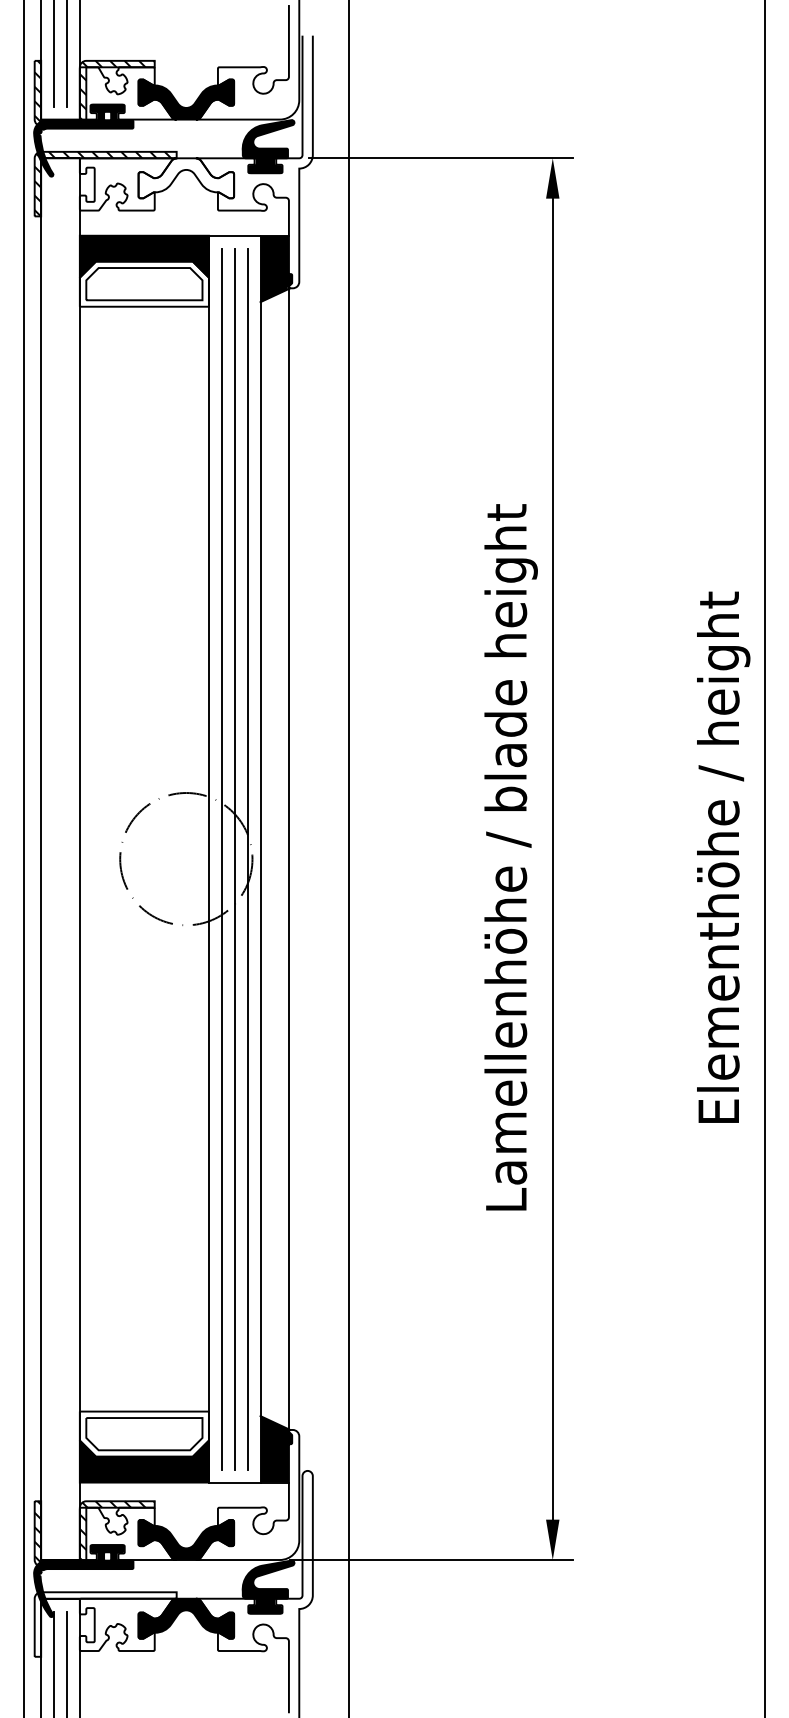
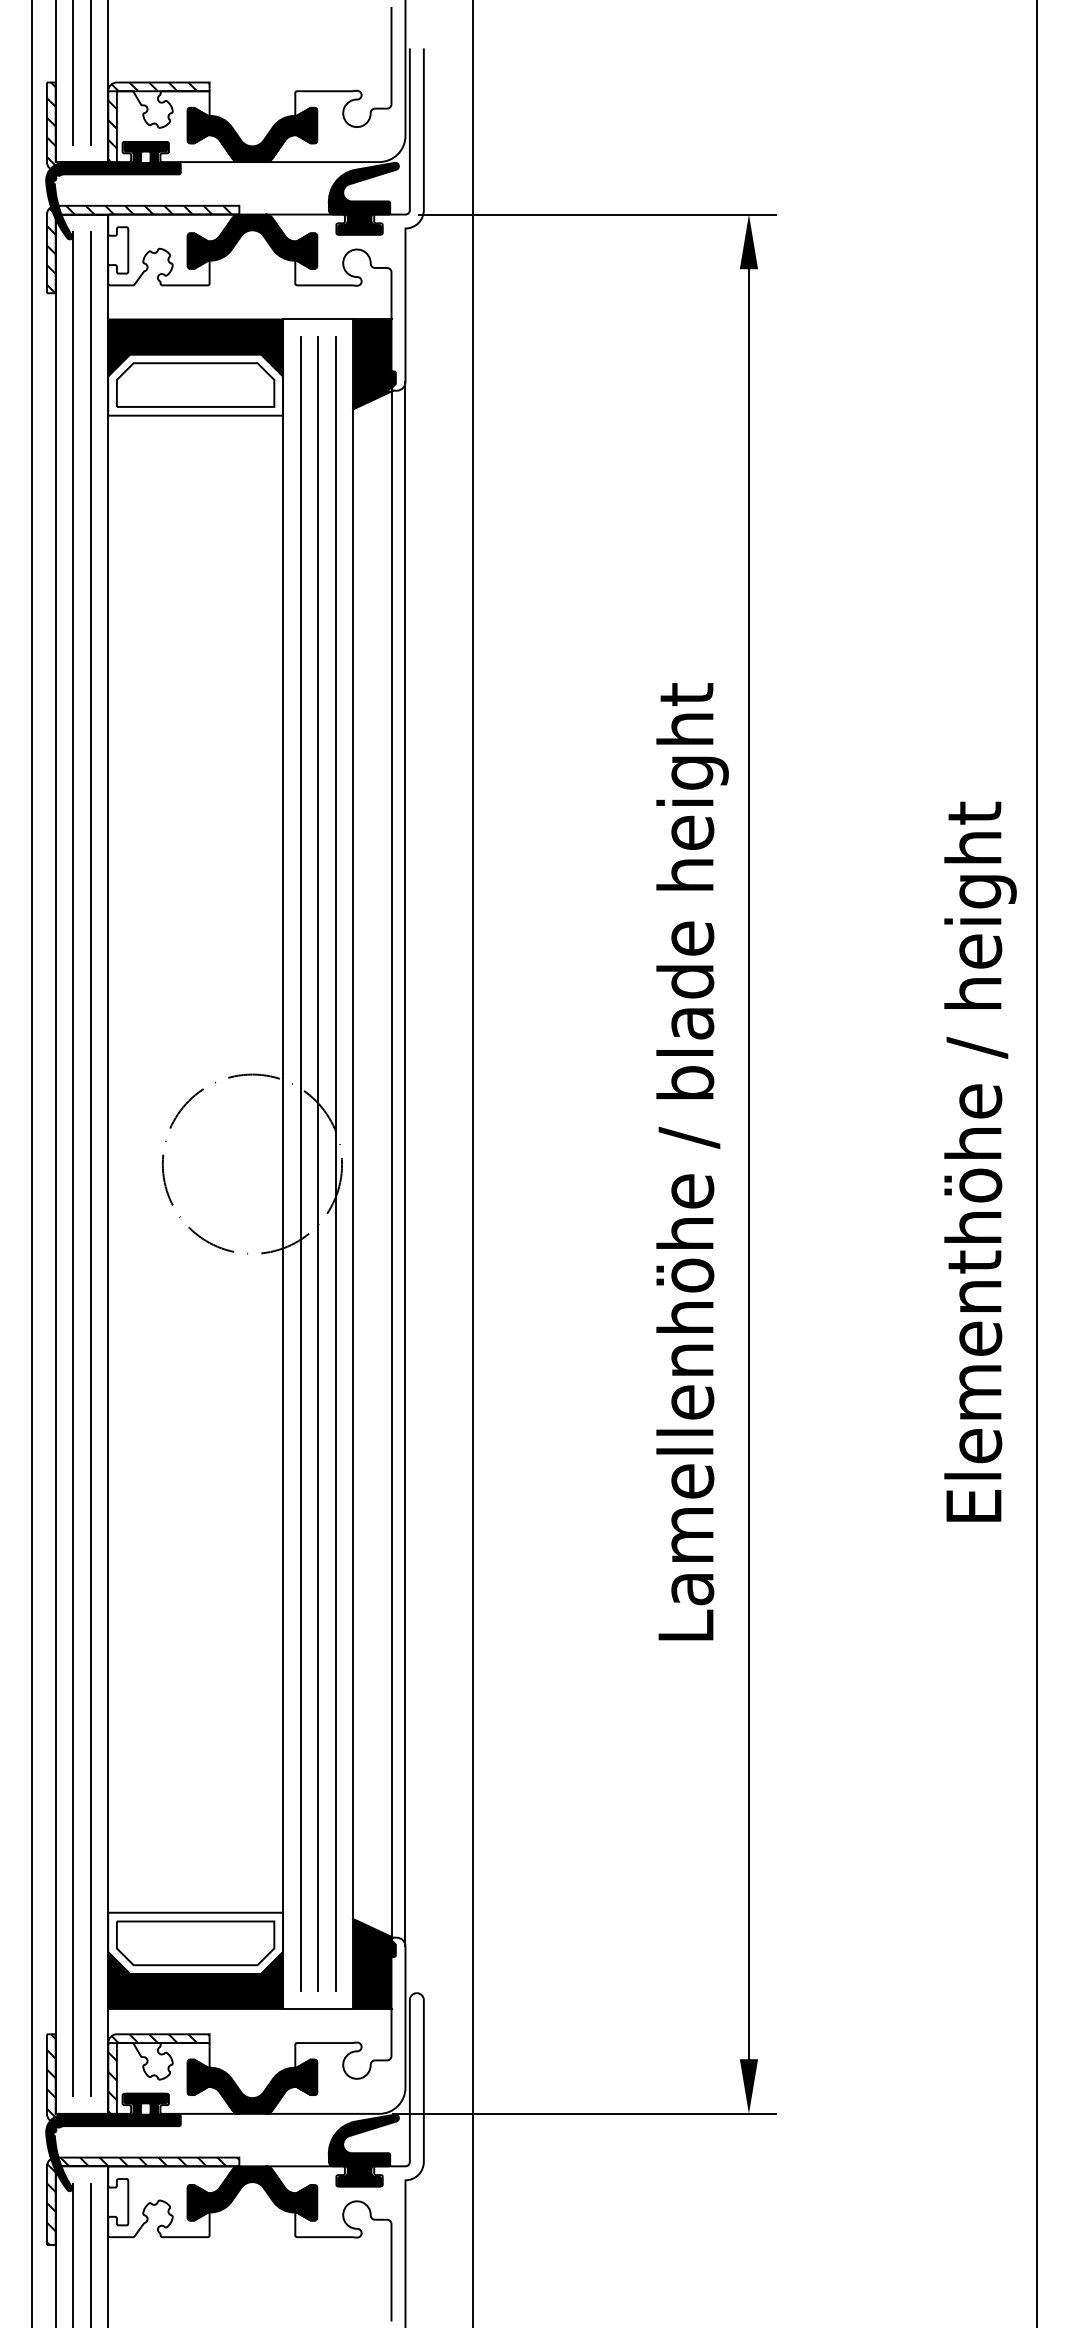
fill: (186, 178) -> (252, 241), added
line: (299, 858) -> (405, 1163), added
line: (54, 859) -> (73, 1164), added
line: (66, 859) -> (90, 1164), added
hatch: (105, 1624) -> (142, 2201), added

